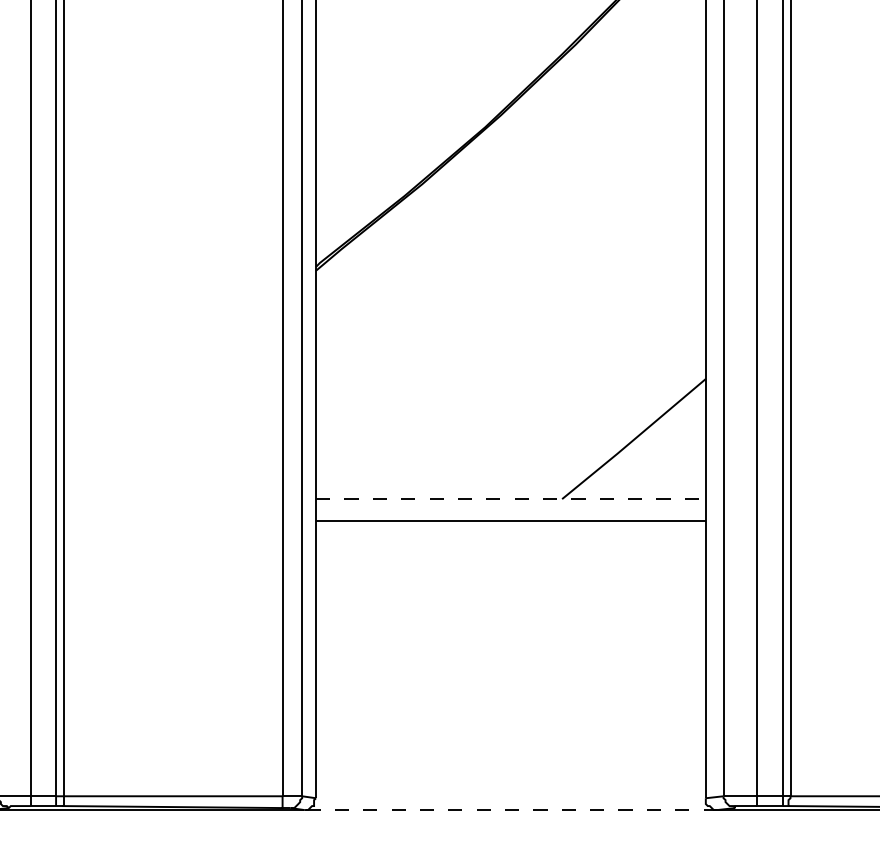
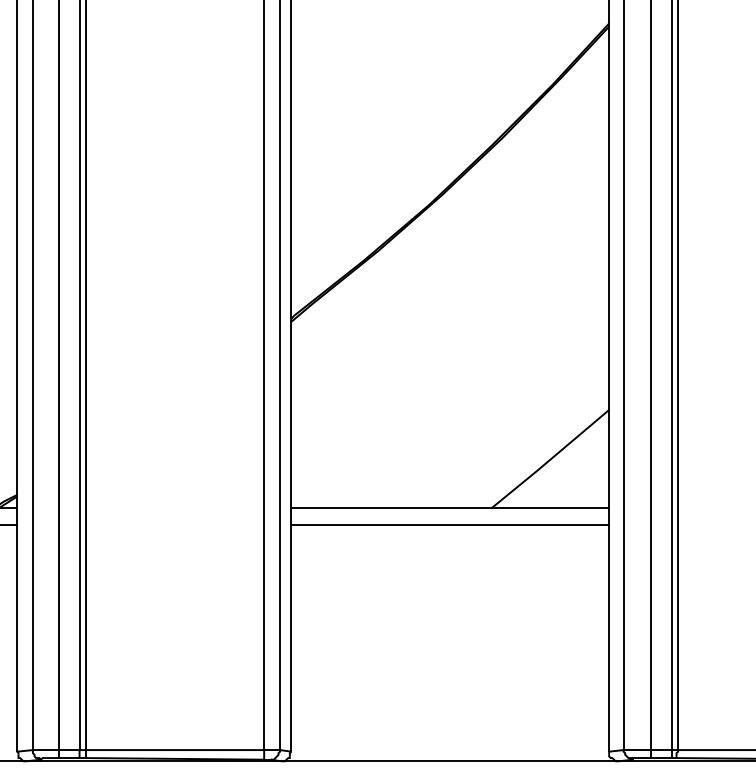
line: (511, 498) -> (450, 507), dashed -> solid
line: (511, 810) -> (450, 761), dashed -> solid

